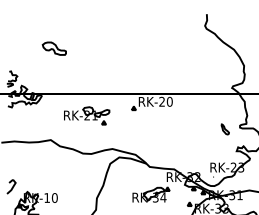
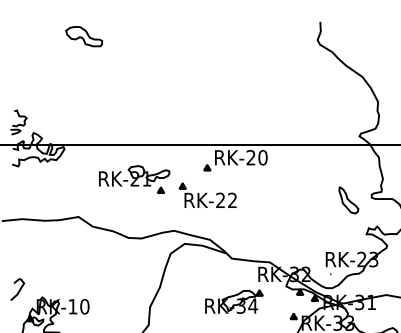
part: (53, 48) -> (82, 36), moved
part: (133, 125) -> (206, 194), added
part: (225, 129) -> (349, 200), size x1.67

